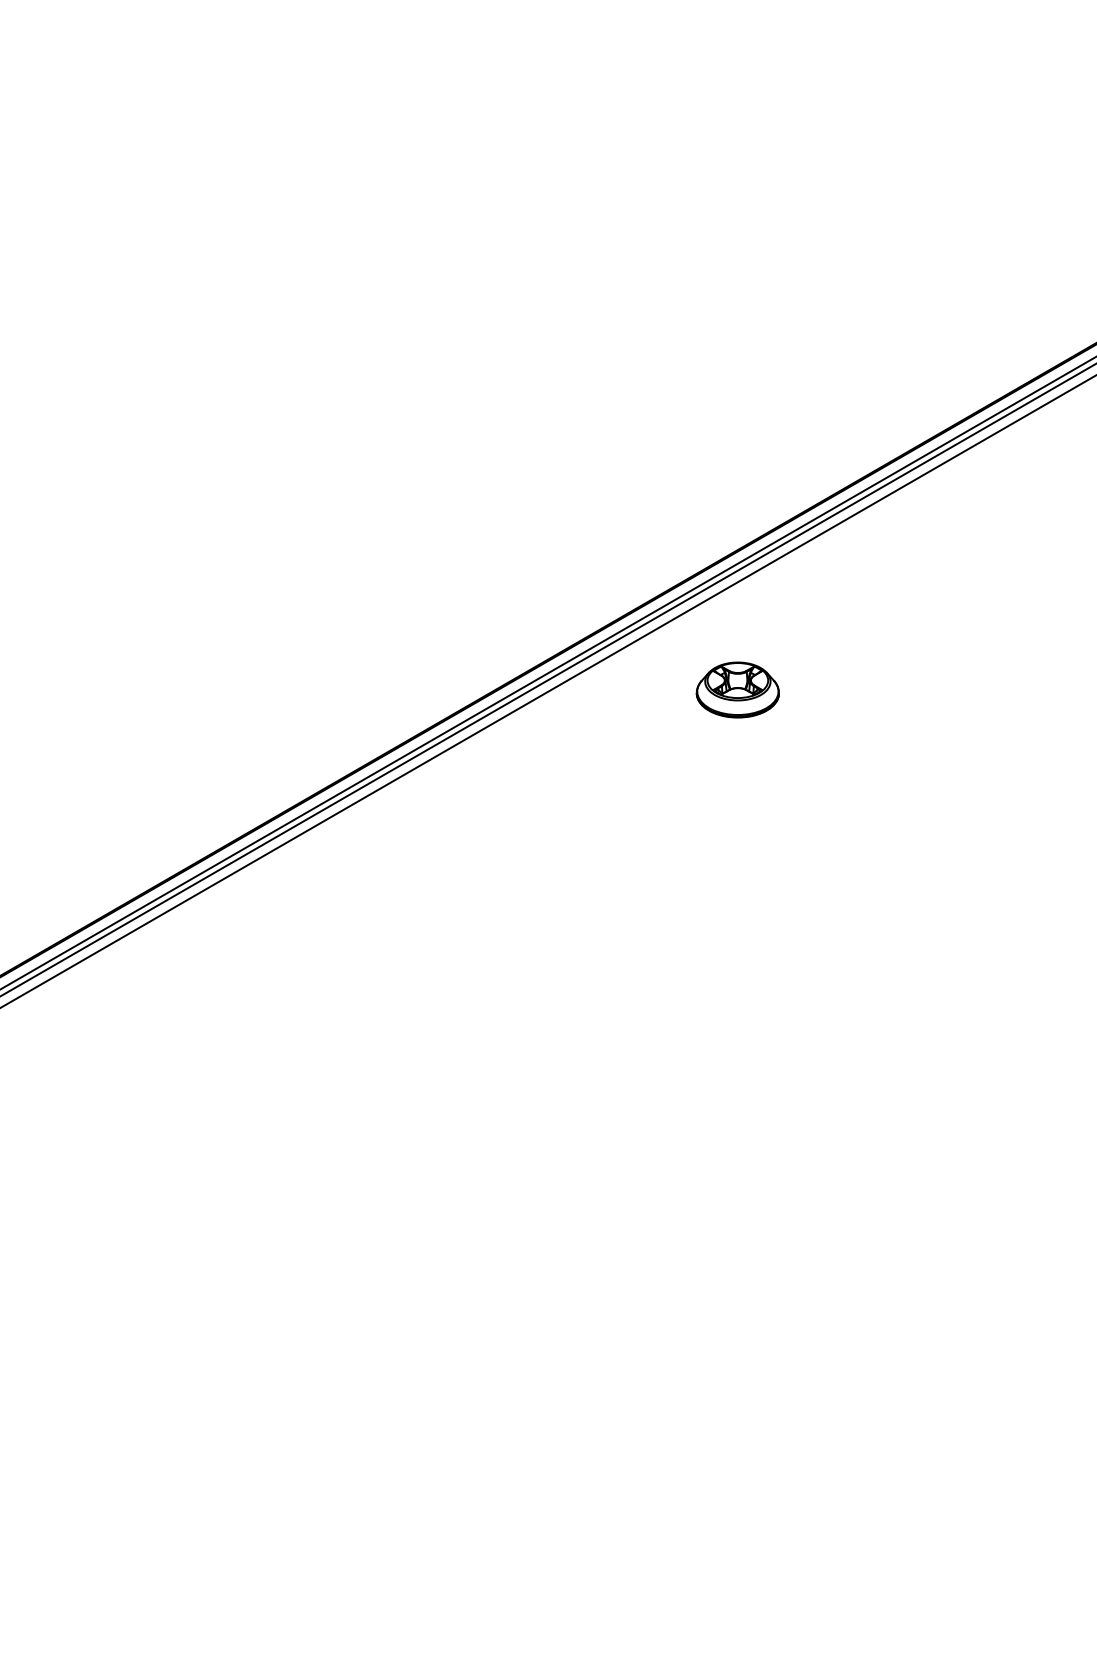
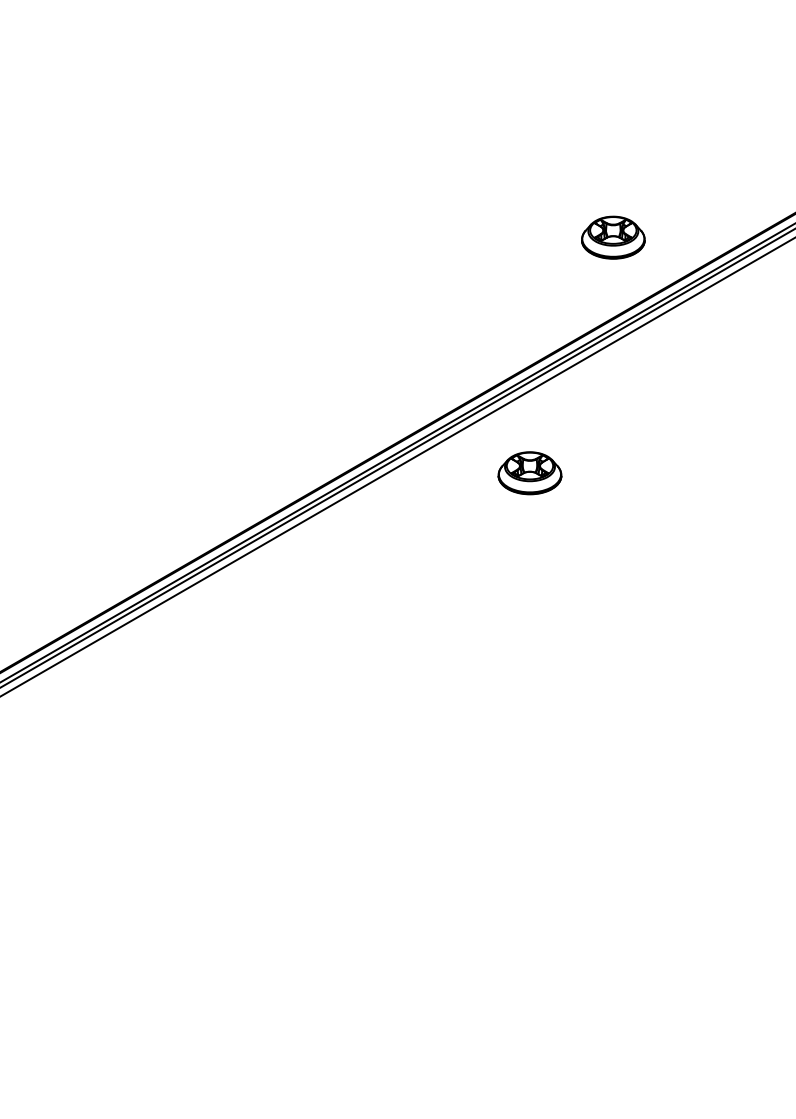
part: (846, 381) -> (613, 237), added

